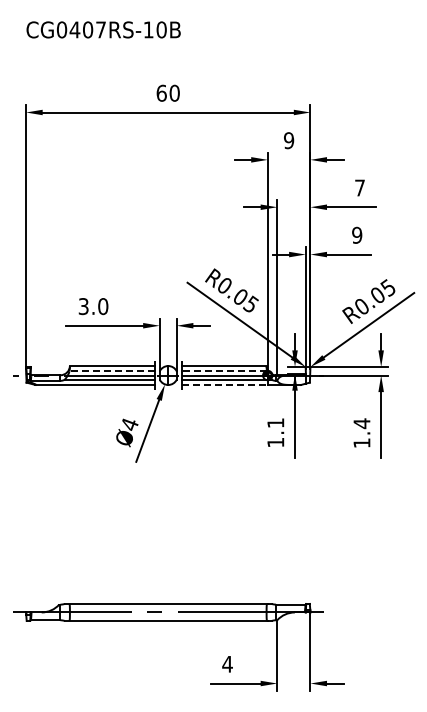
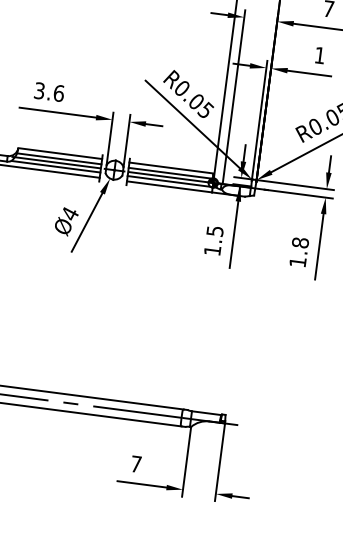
text: (357, 234) -> (320, 54), 9 -> 1
text: (103, 306) -> (59, 93), 3.0 -> 3.6
line: (112, 371) -> (59, 159), dashed -> solid
line: (224, 371) -> (170, 173), dashed -> solid
line: (224, 384) -> (169, 186), dashed -> solid
text: (275, 422) -> (214, 230), 1.1 -> 1.5
text: (361, 423) -> (300, 242), 1.4 -> 1.8
text: (227, 664) -> (136, 464), 4 -> 7

